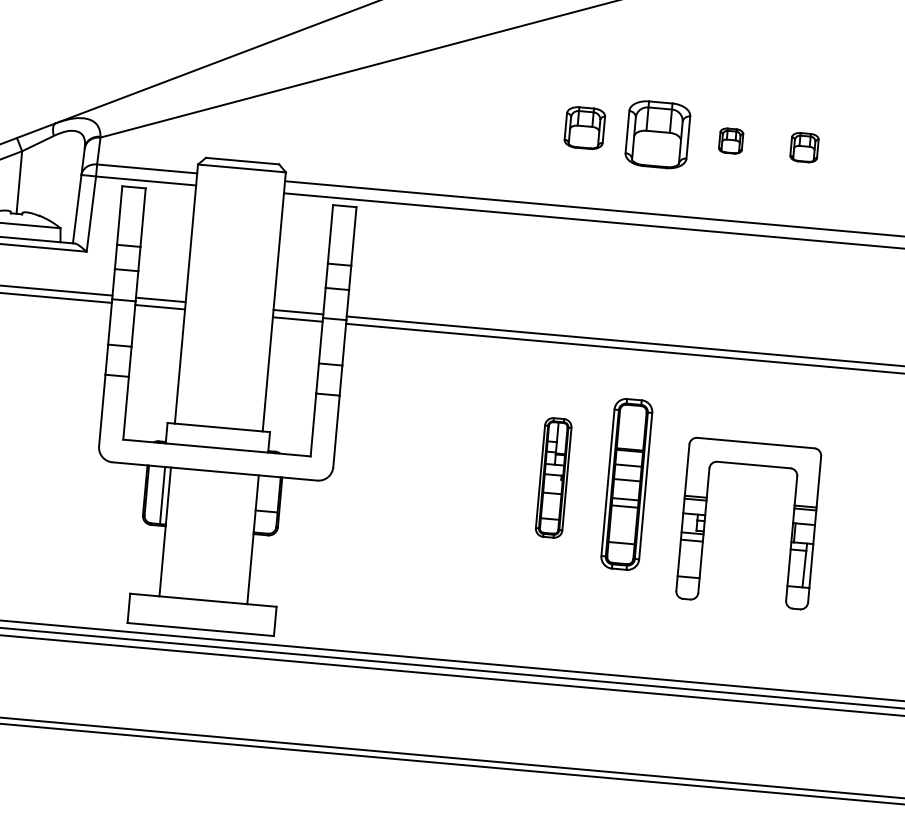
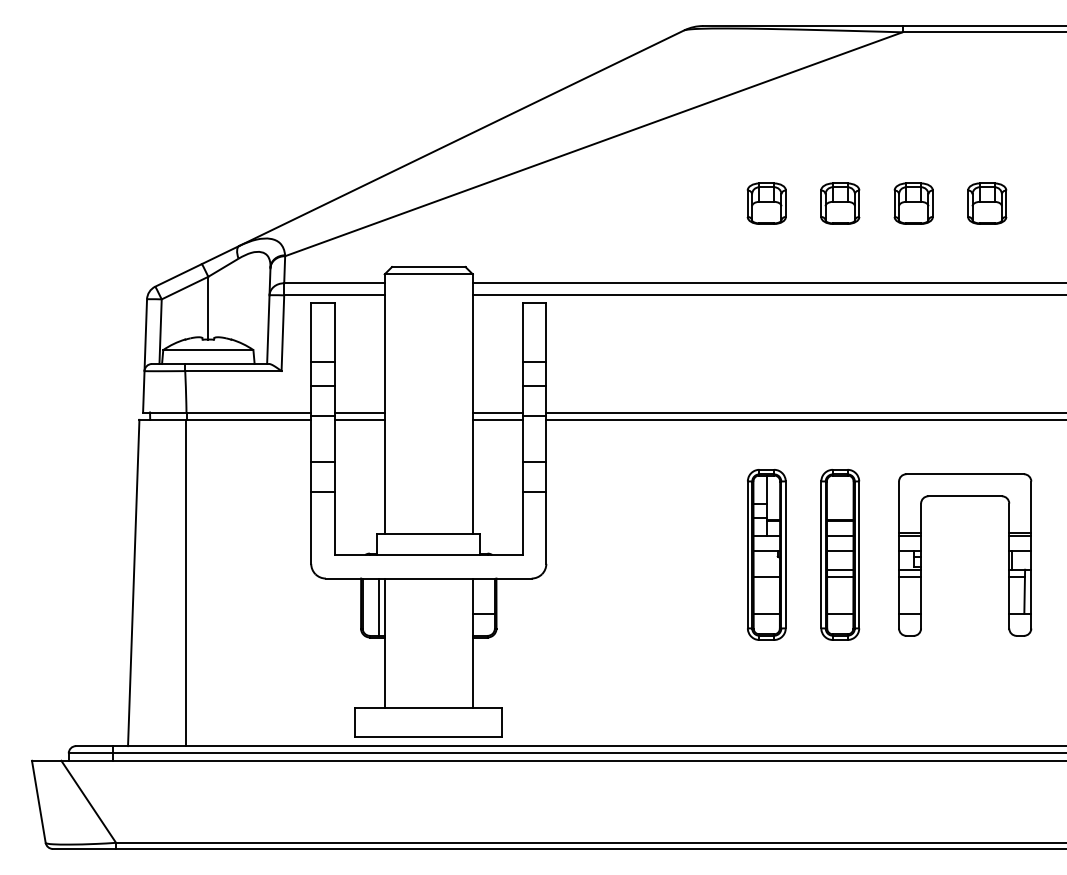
part: (658, 134) -> (840, 203), size x0.62
part: (731, 140) -> (913, 203), size x1.67
part: (804, 147) -> (987, 203), size x1.43
part: (553, 477) -> (766, 554), size x1.43
part: (791, 526) -> (1008, 554), moved

